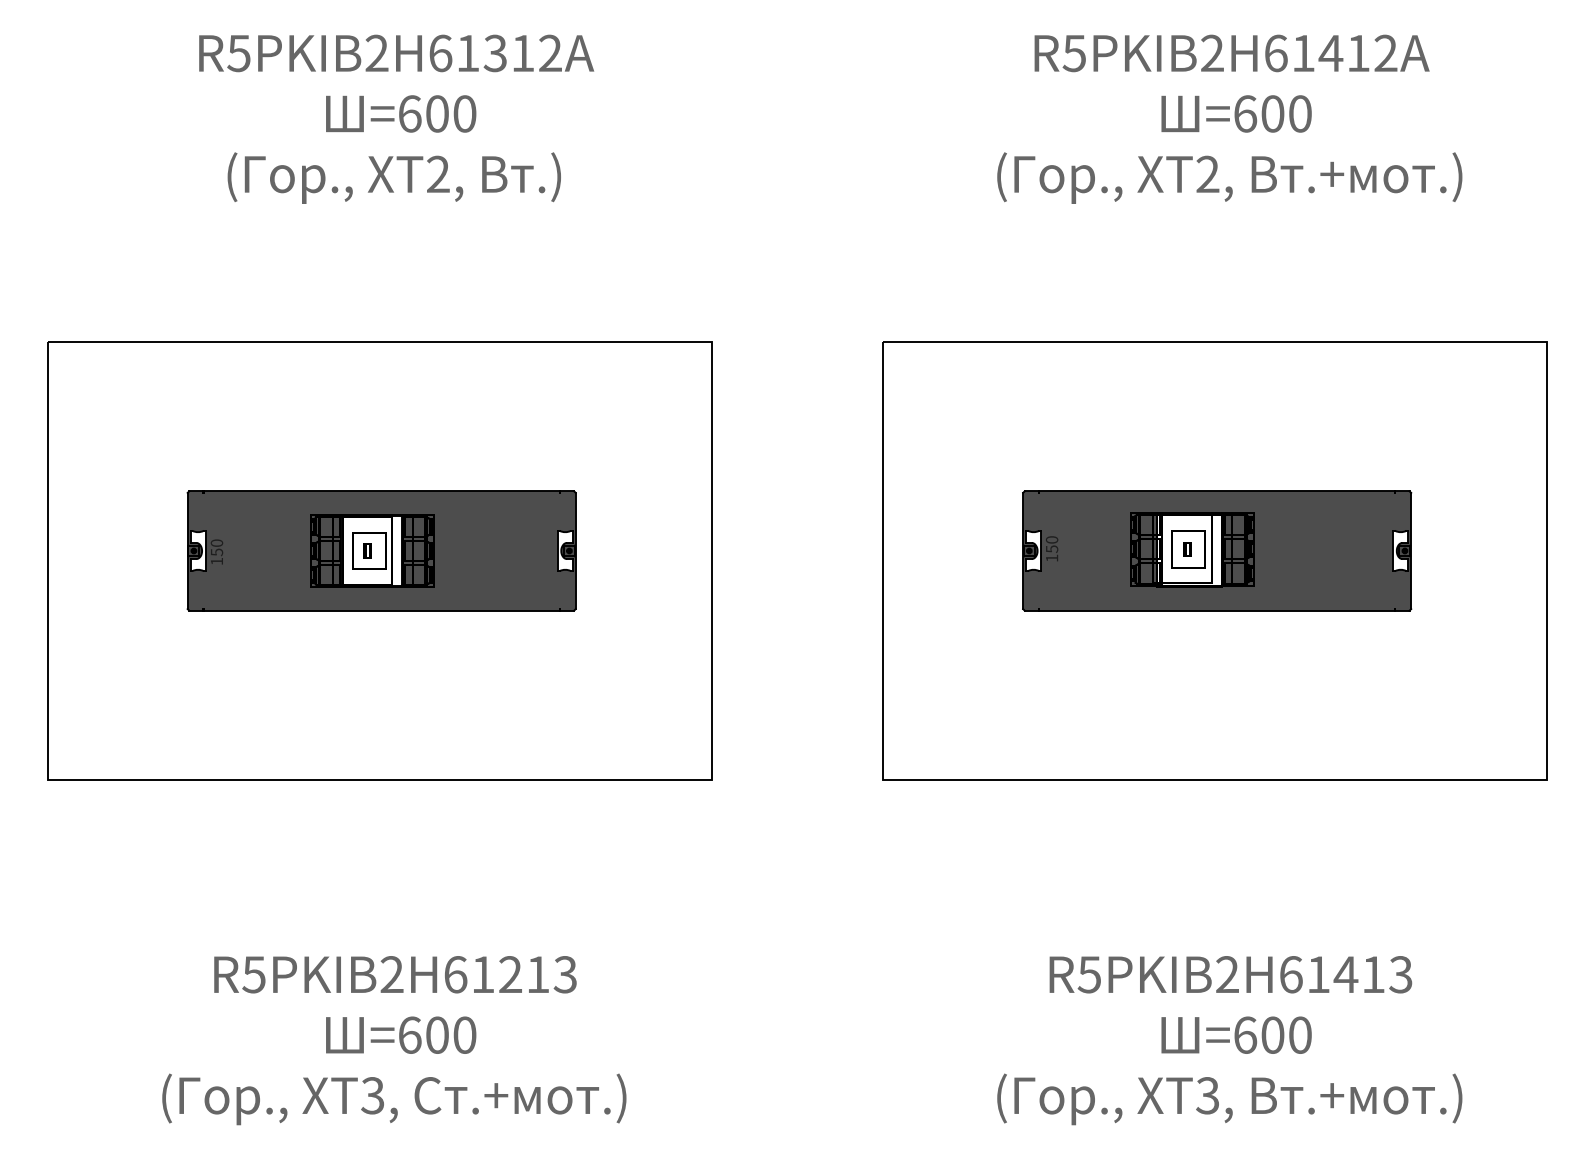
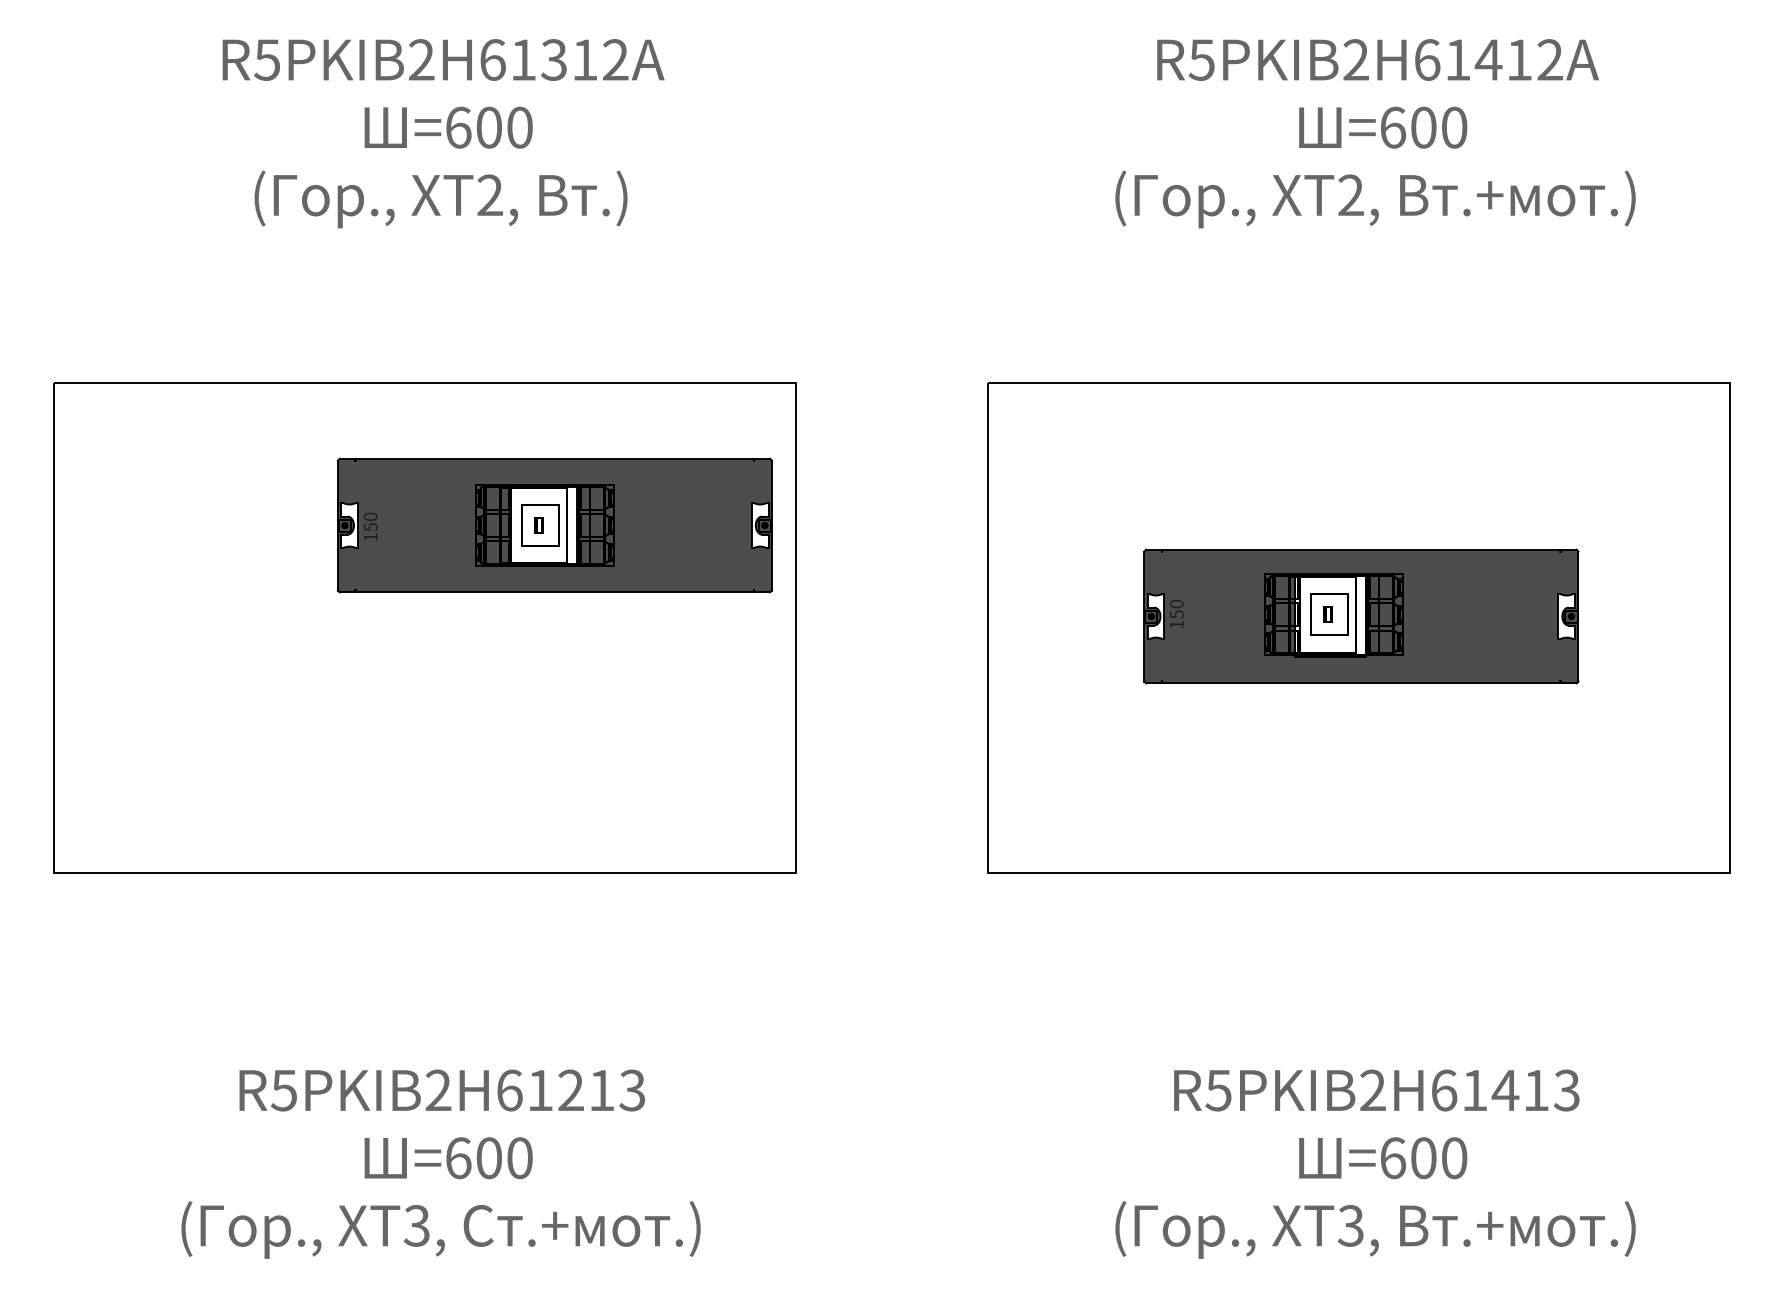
part: (381, 550) -> (554, 525), moved

